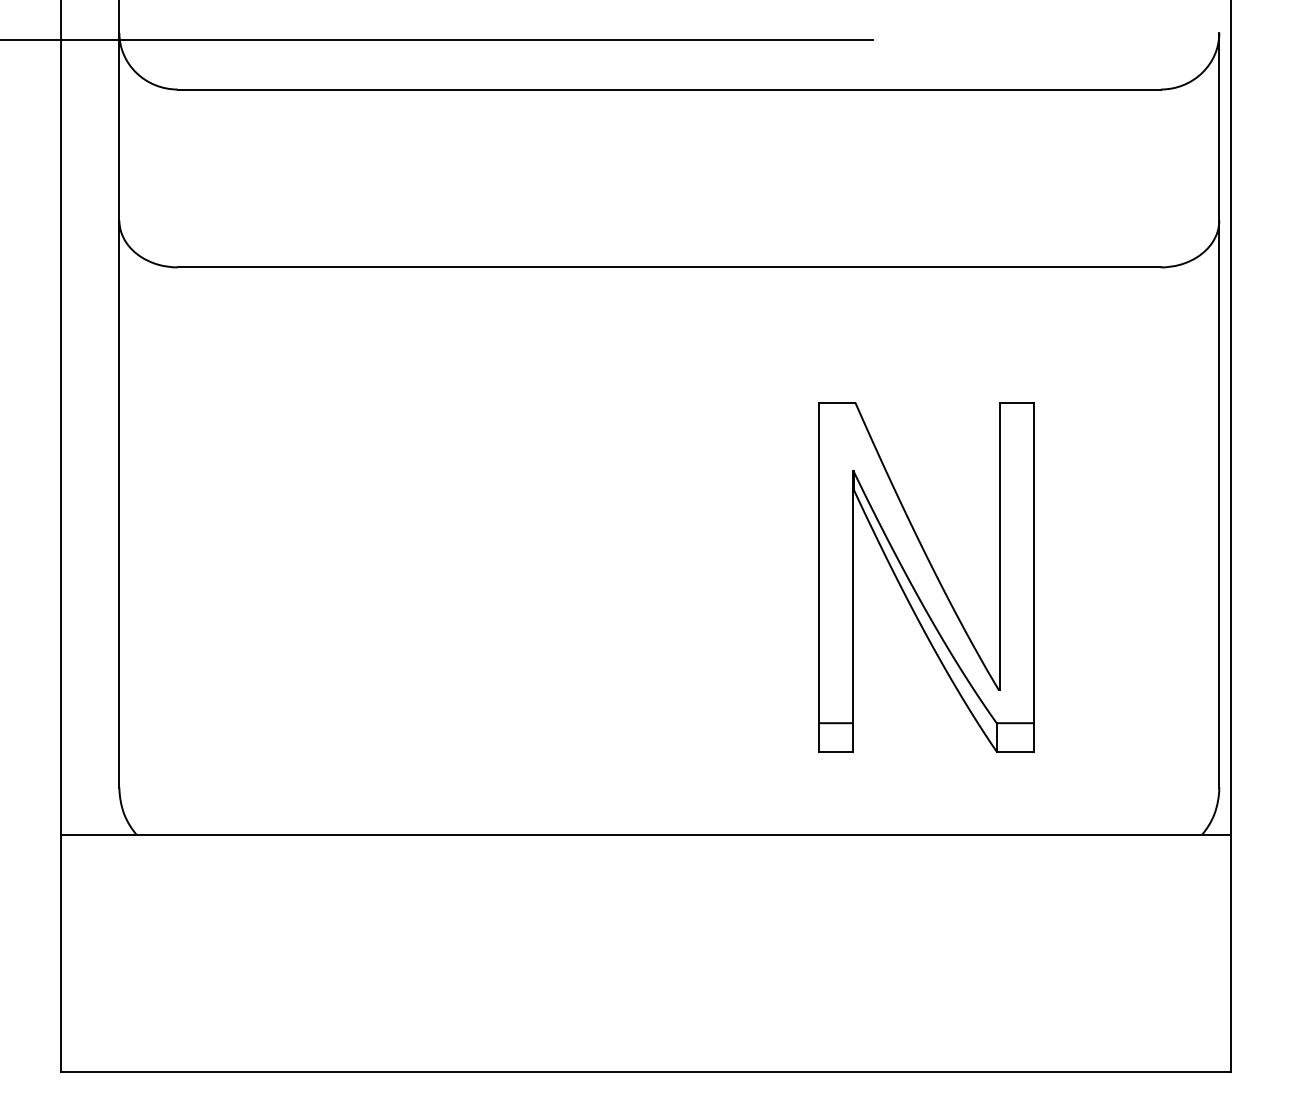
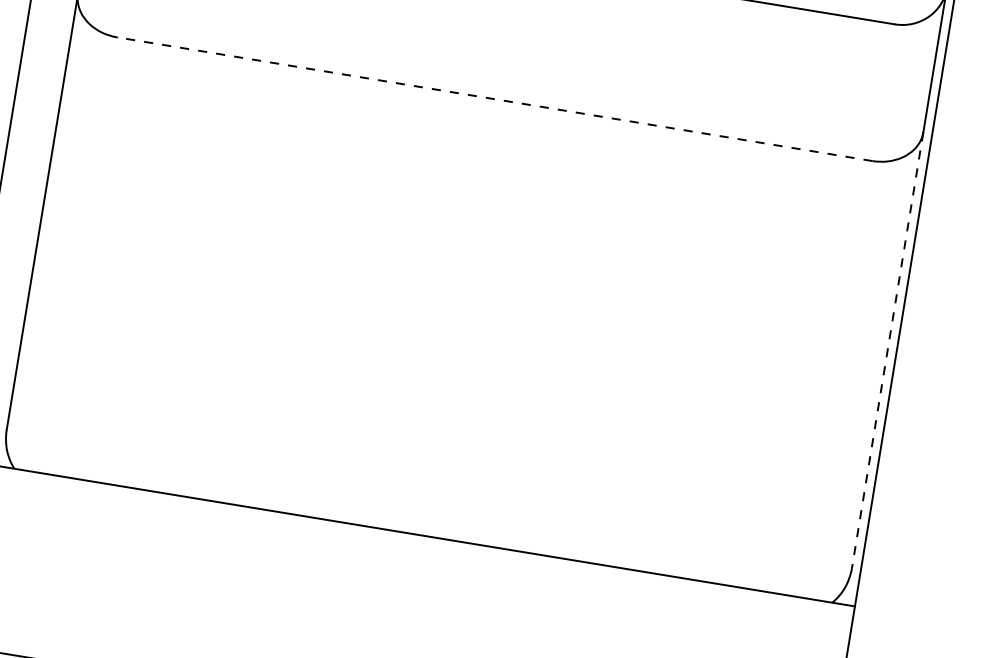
line: (668, 267) -> (494, 99), solid -> dashed
line: (1219, 504) -> (887, 350), solid -> dashed
part: (926, 577) -> (653, 369), removed

